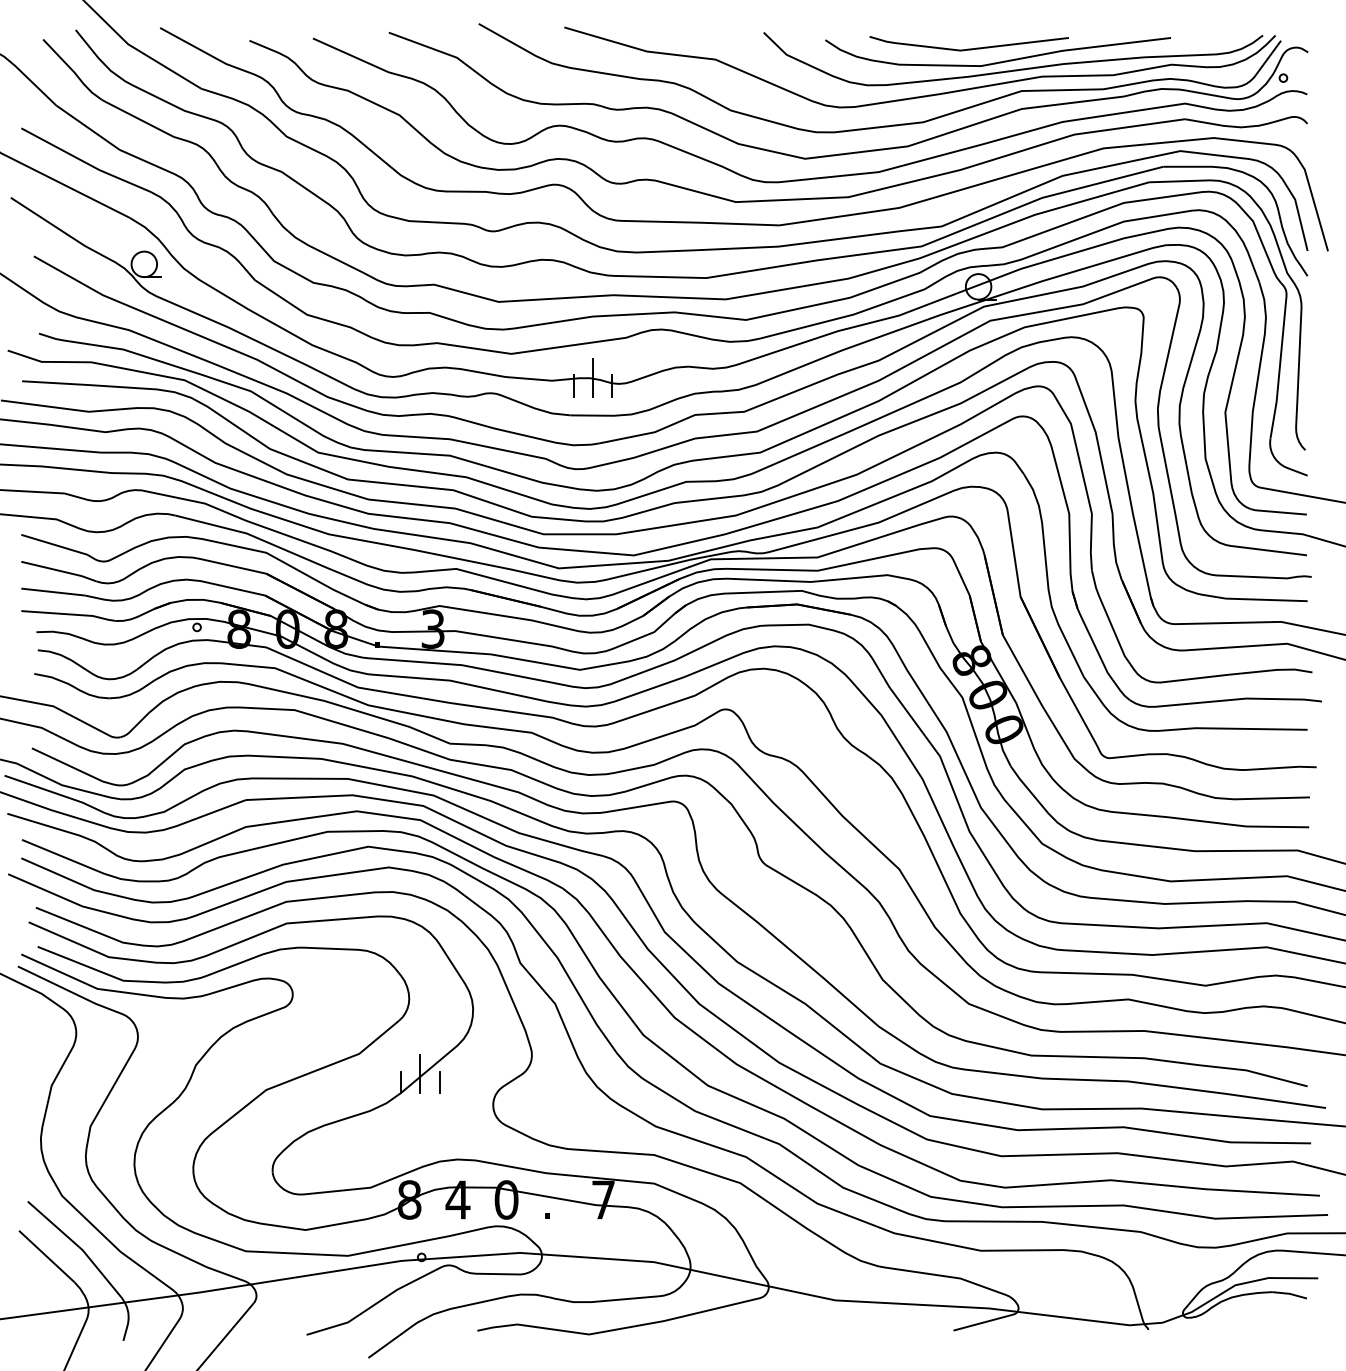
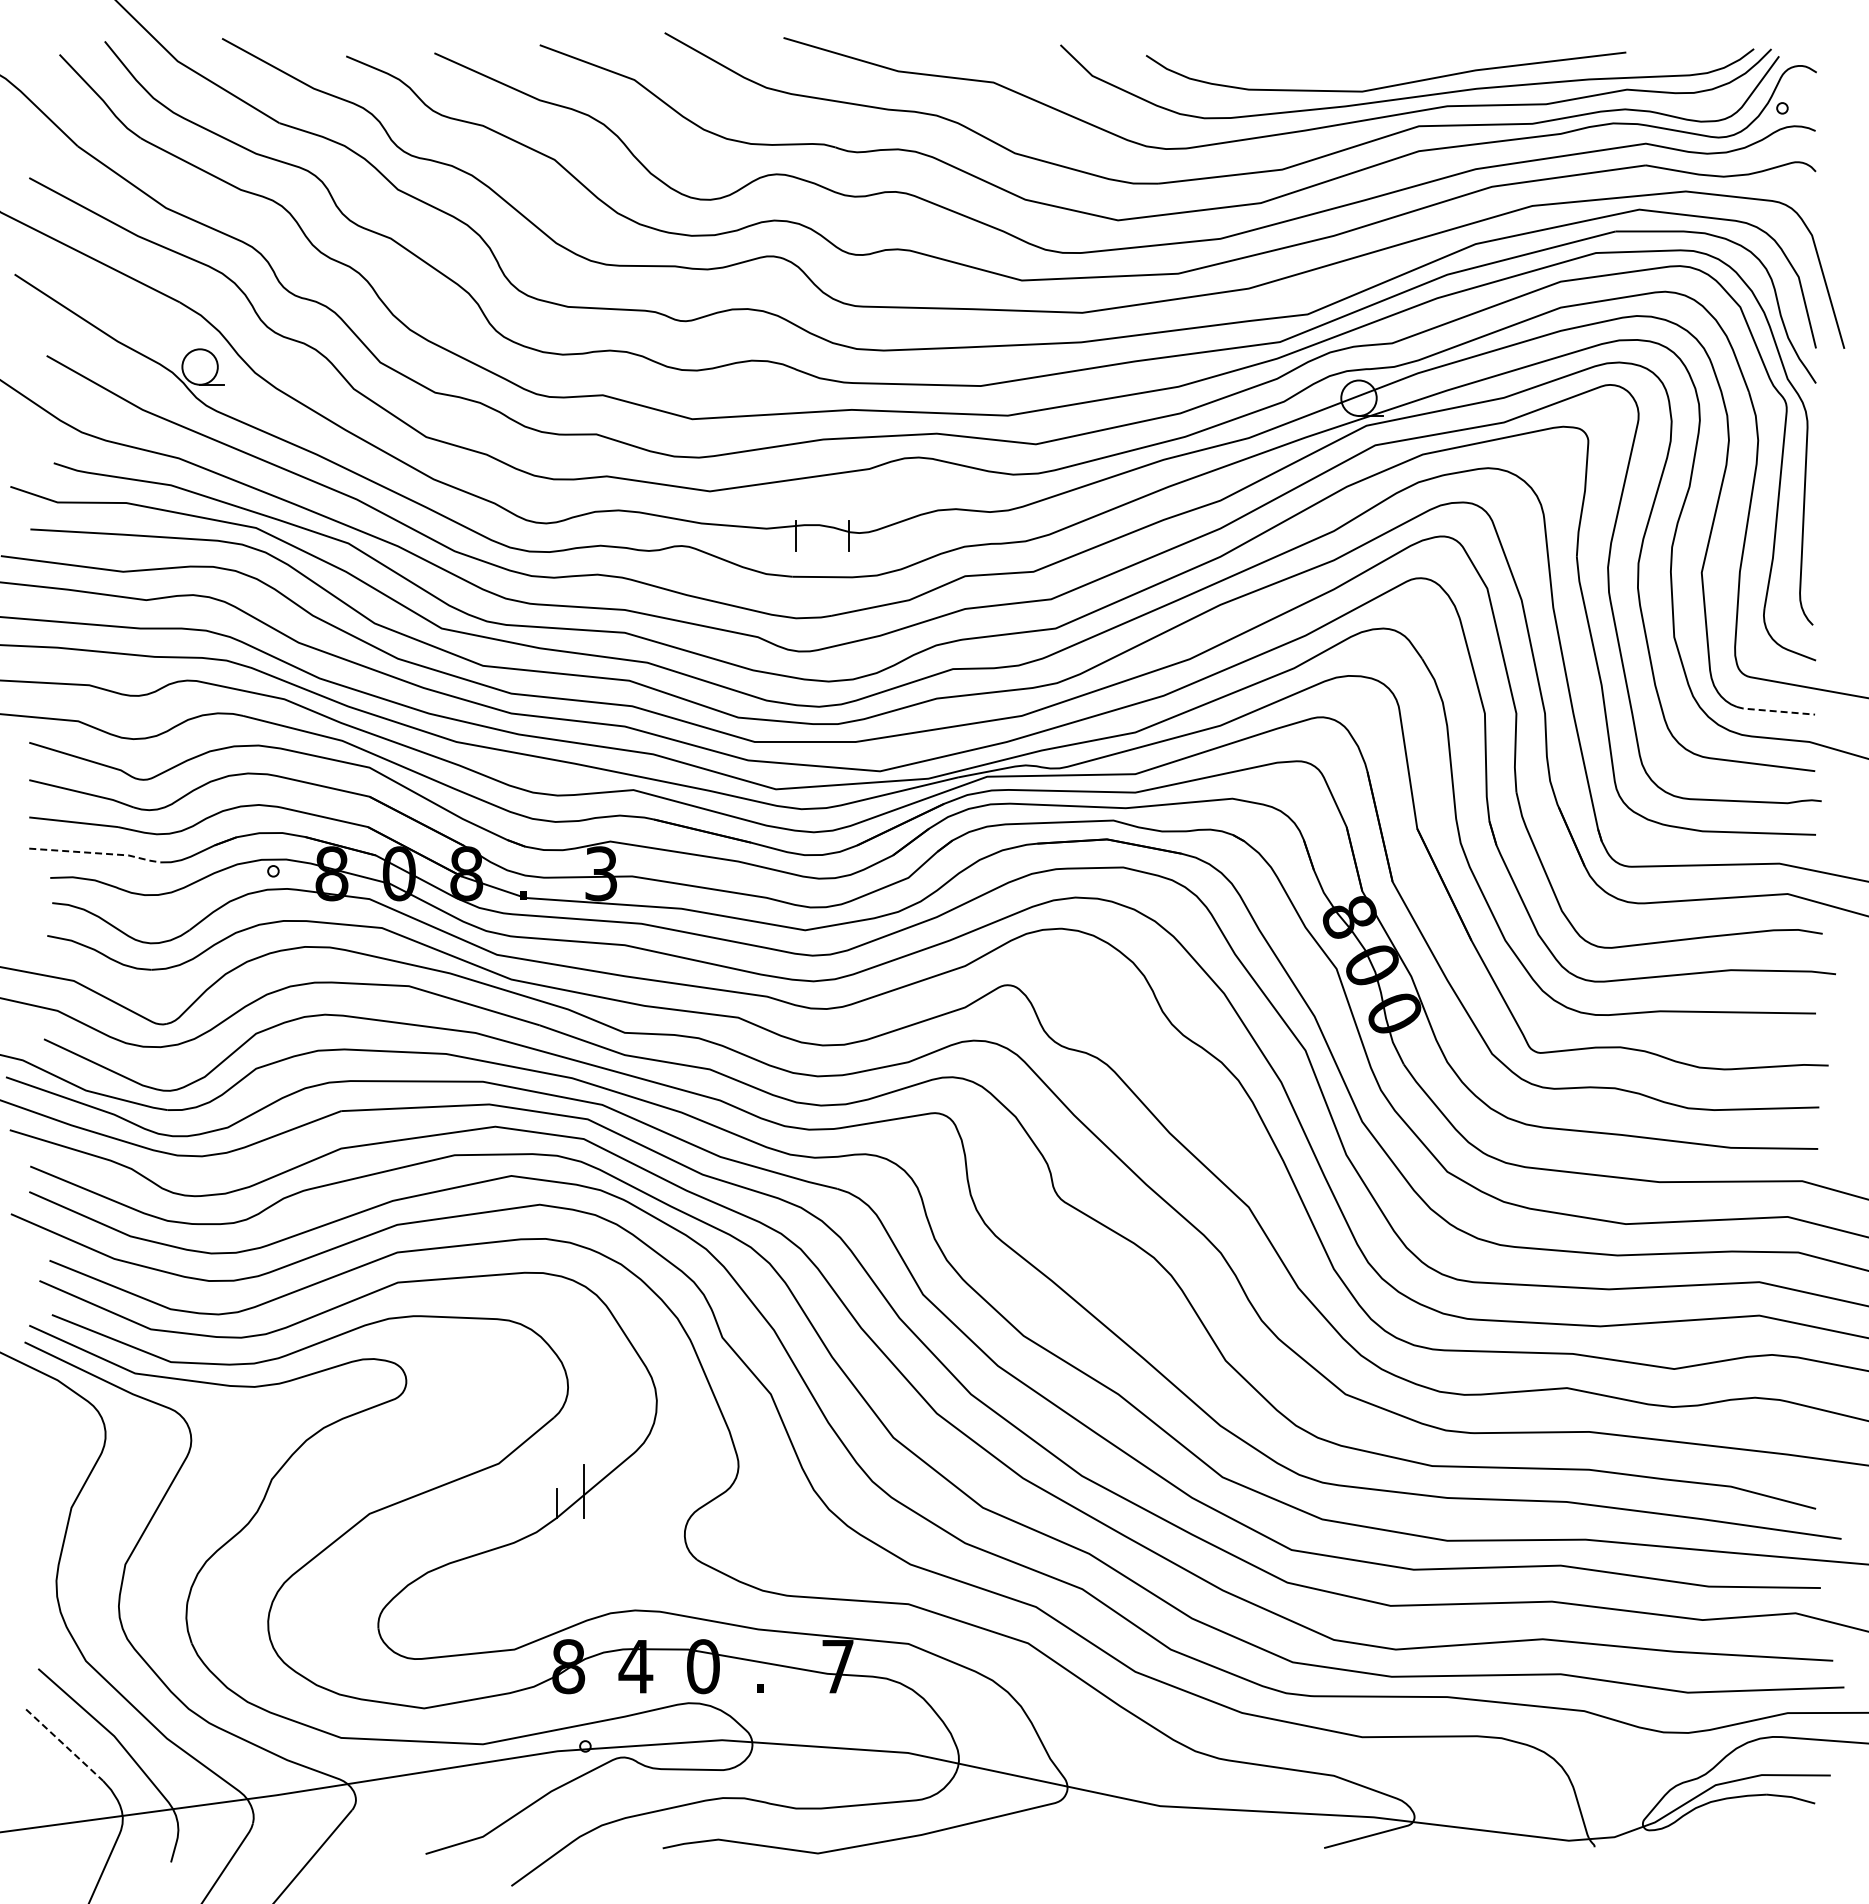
line: (968, 48) -> (1345, 67), removed
line: (592, 377) -> (822, 523), removed
line: (1277, 512) -> (1774, 711), solid -> dashed
line: (69, 614) -> (96, 853), solid -> dashed
line: (439, 1082) -> (610, 1503), removed
line: (46, 1256) -> (64, 1745), solid -> dashed

